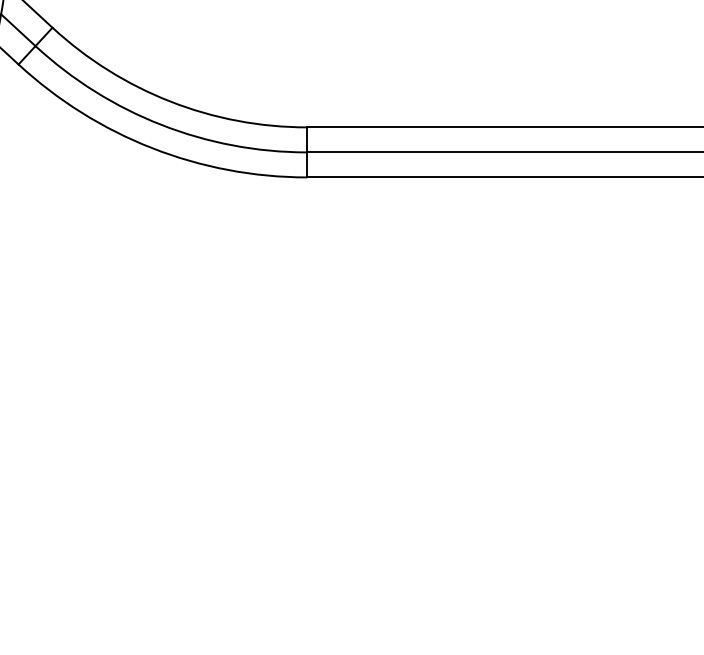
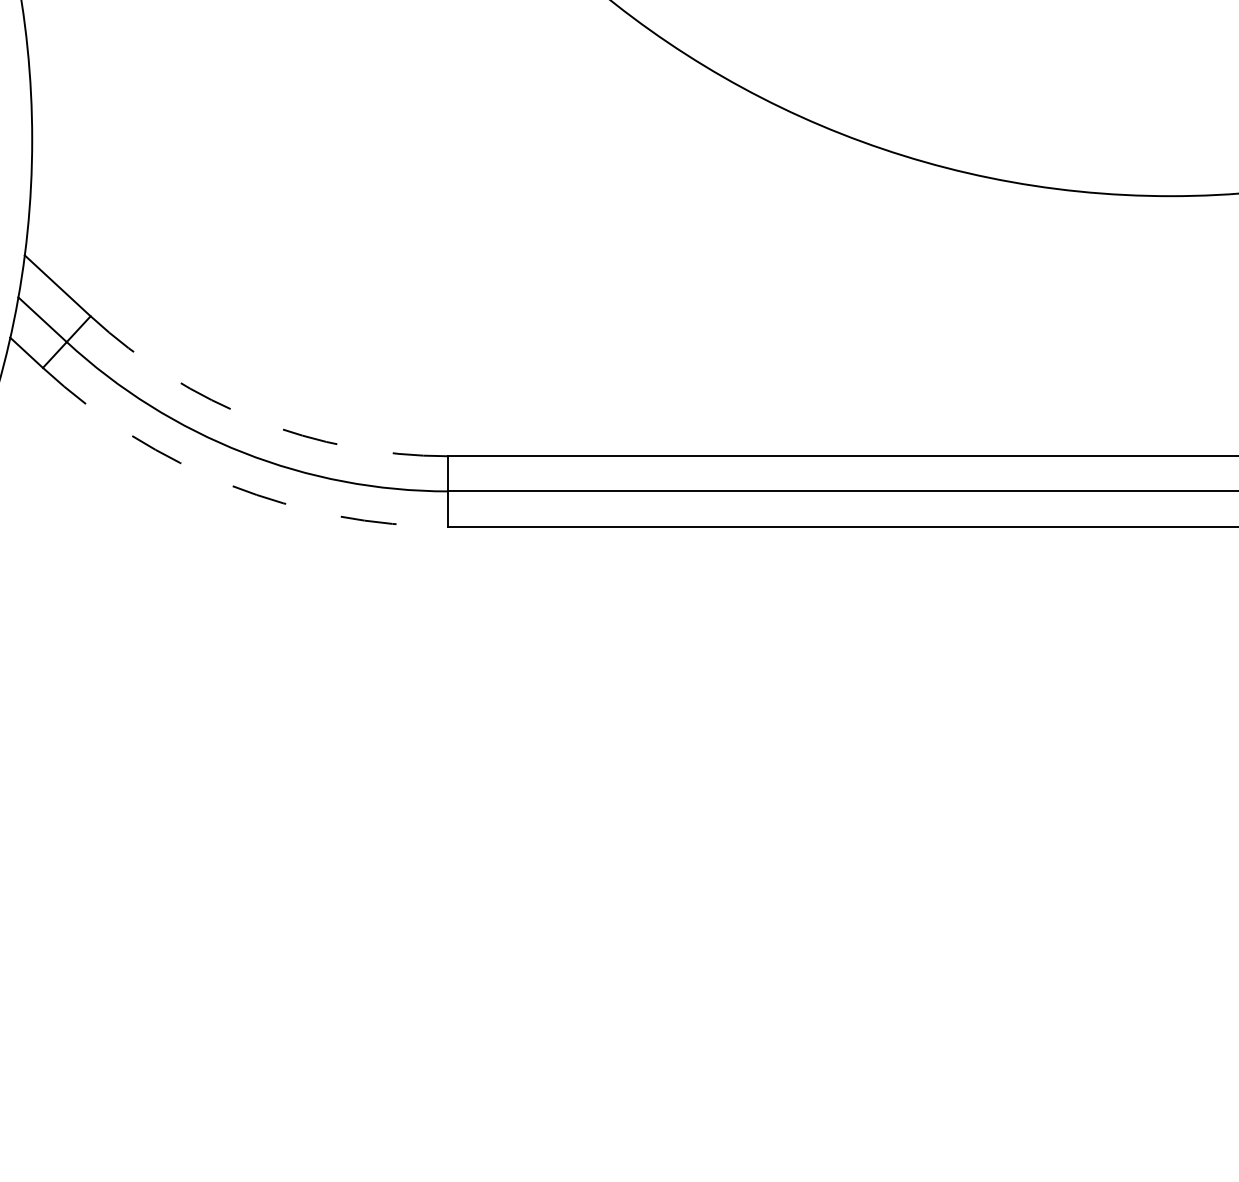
arc: (170, 101) -> (256, 420), solid -> dashed
arc: (152, 148) -> (230, 485), solid -> dashed

